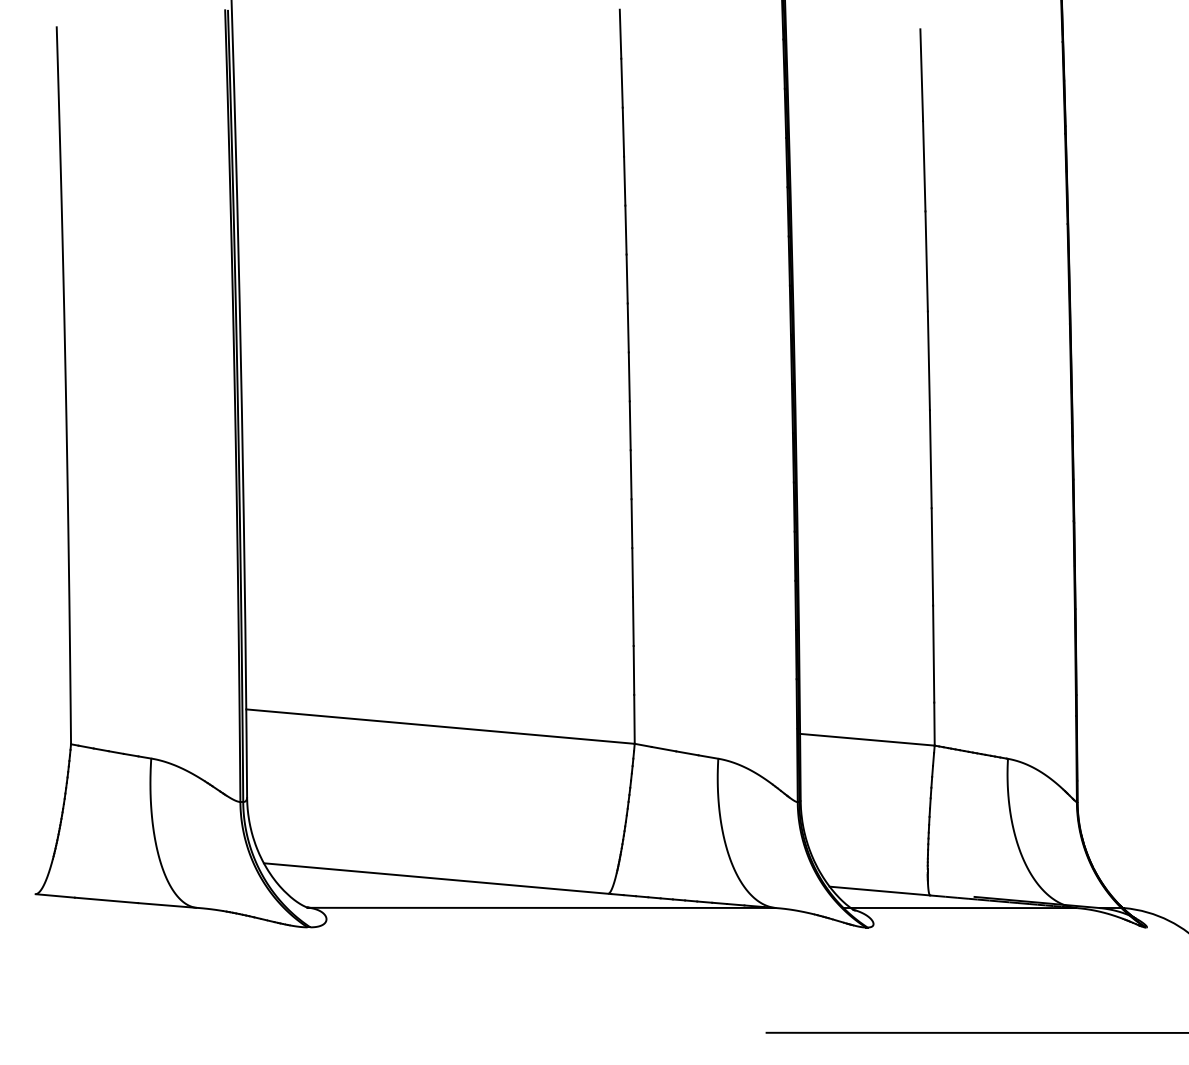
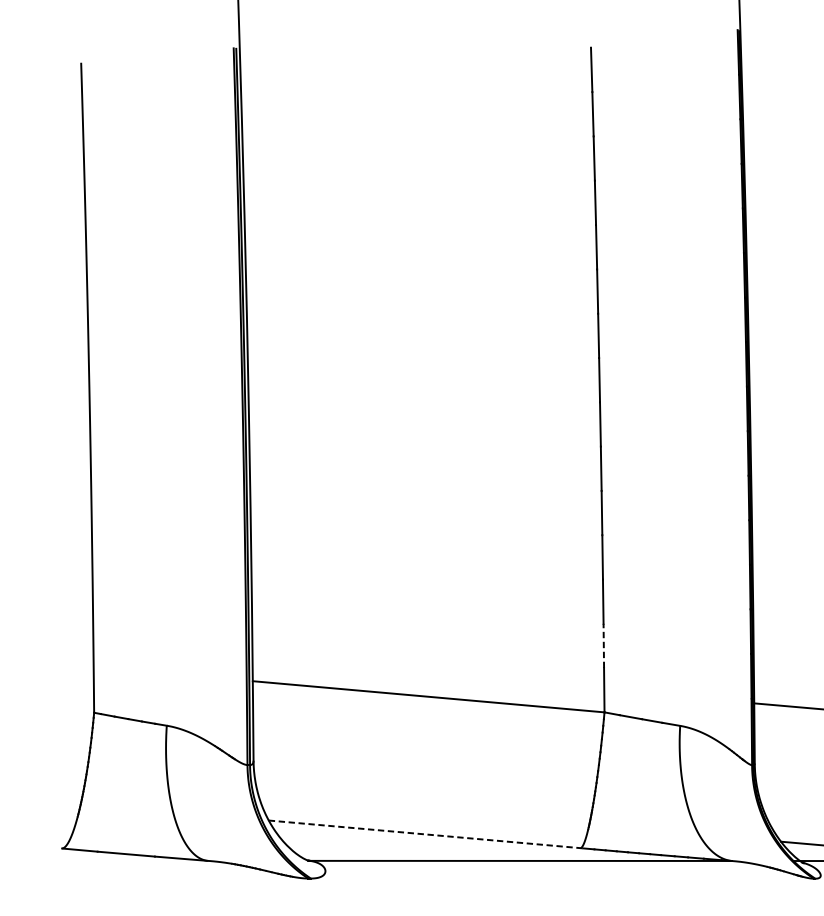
line: (633, 669) -> (603, 645), solid -> dashed
line: (438, 878) -> (426, 834), solid -> dashed

